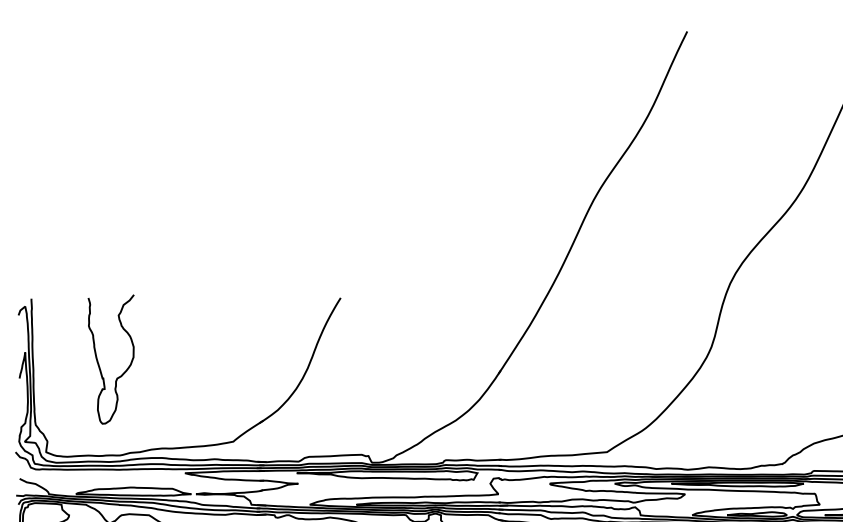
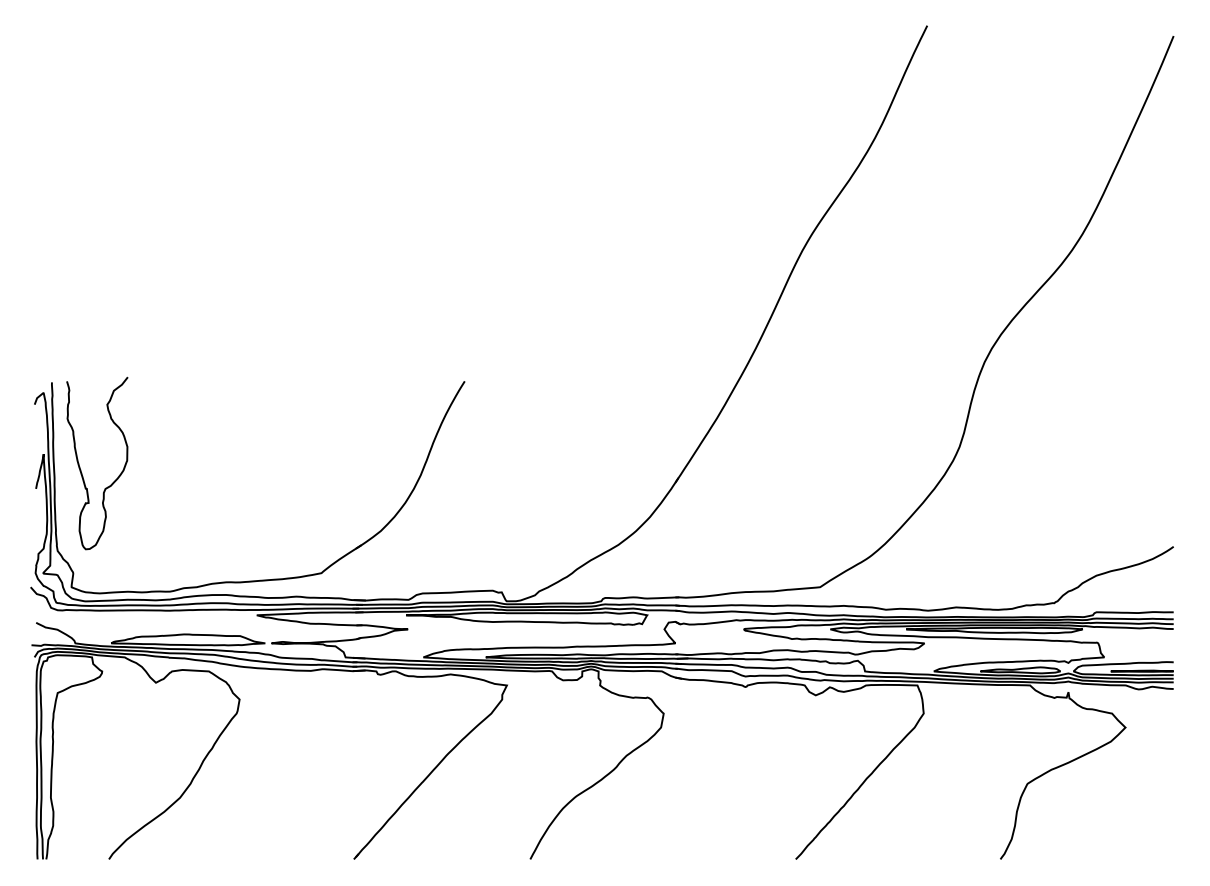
curve: (99, 363) -> (81, 469), moved

